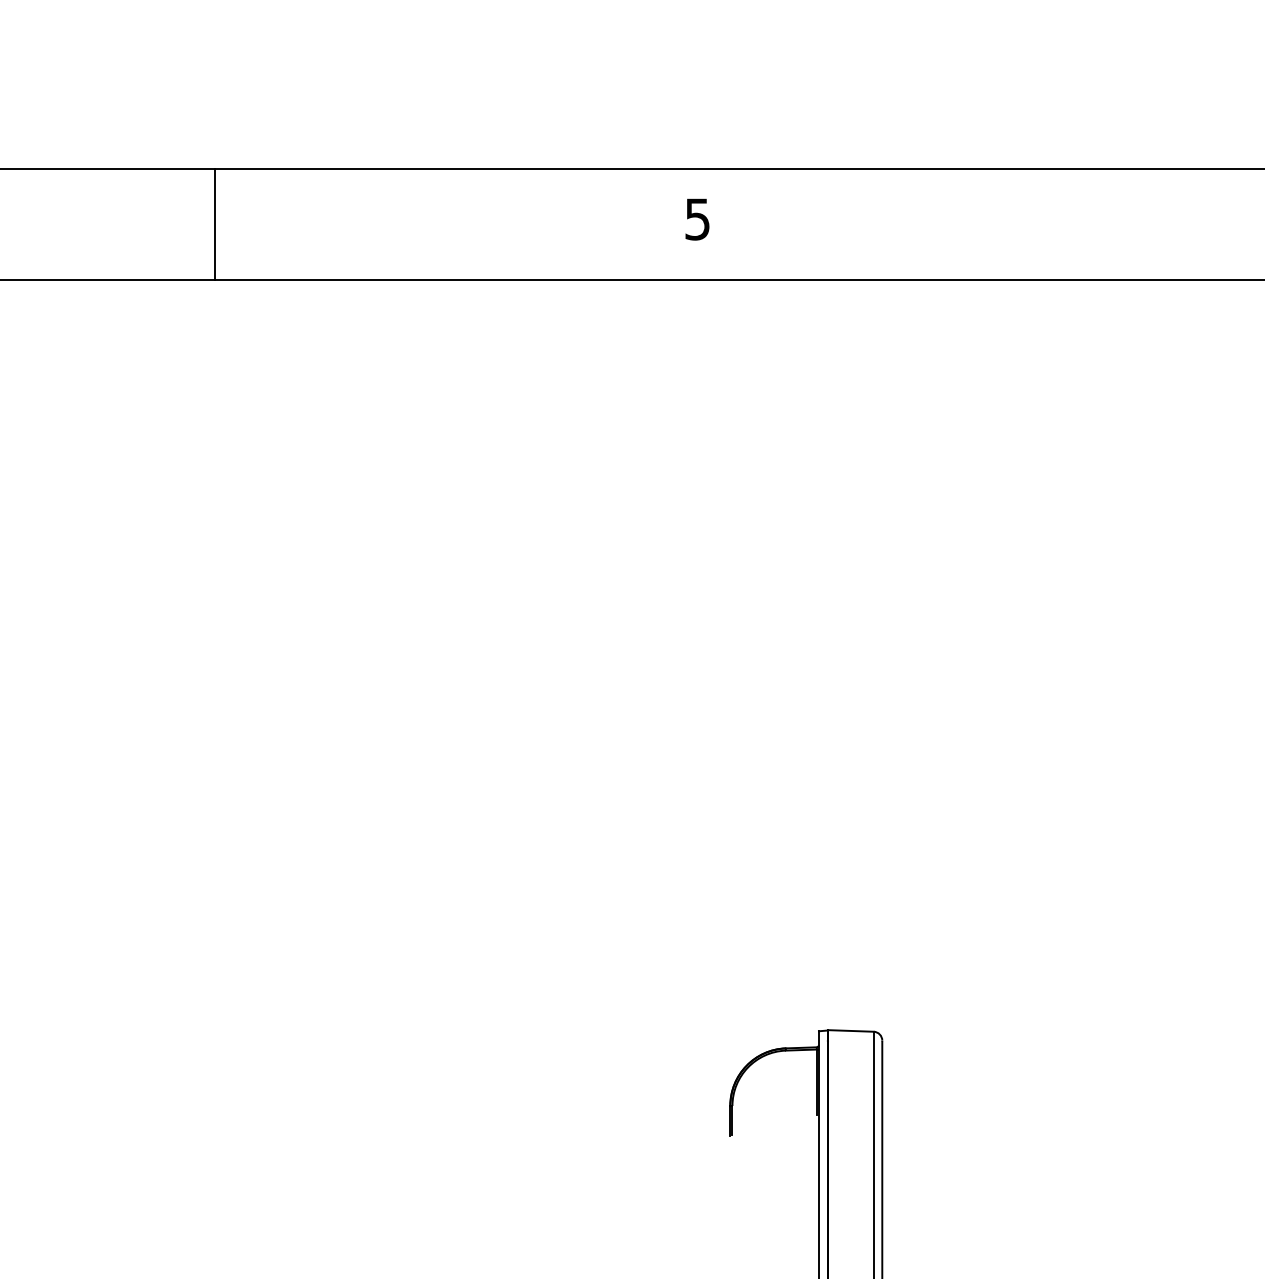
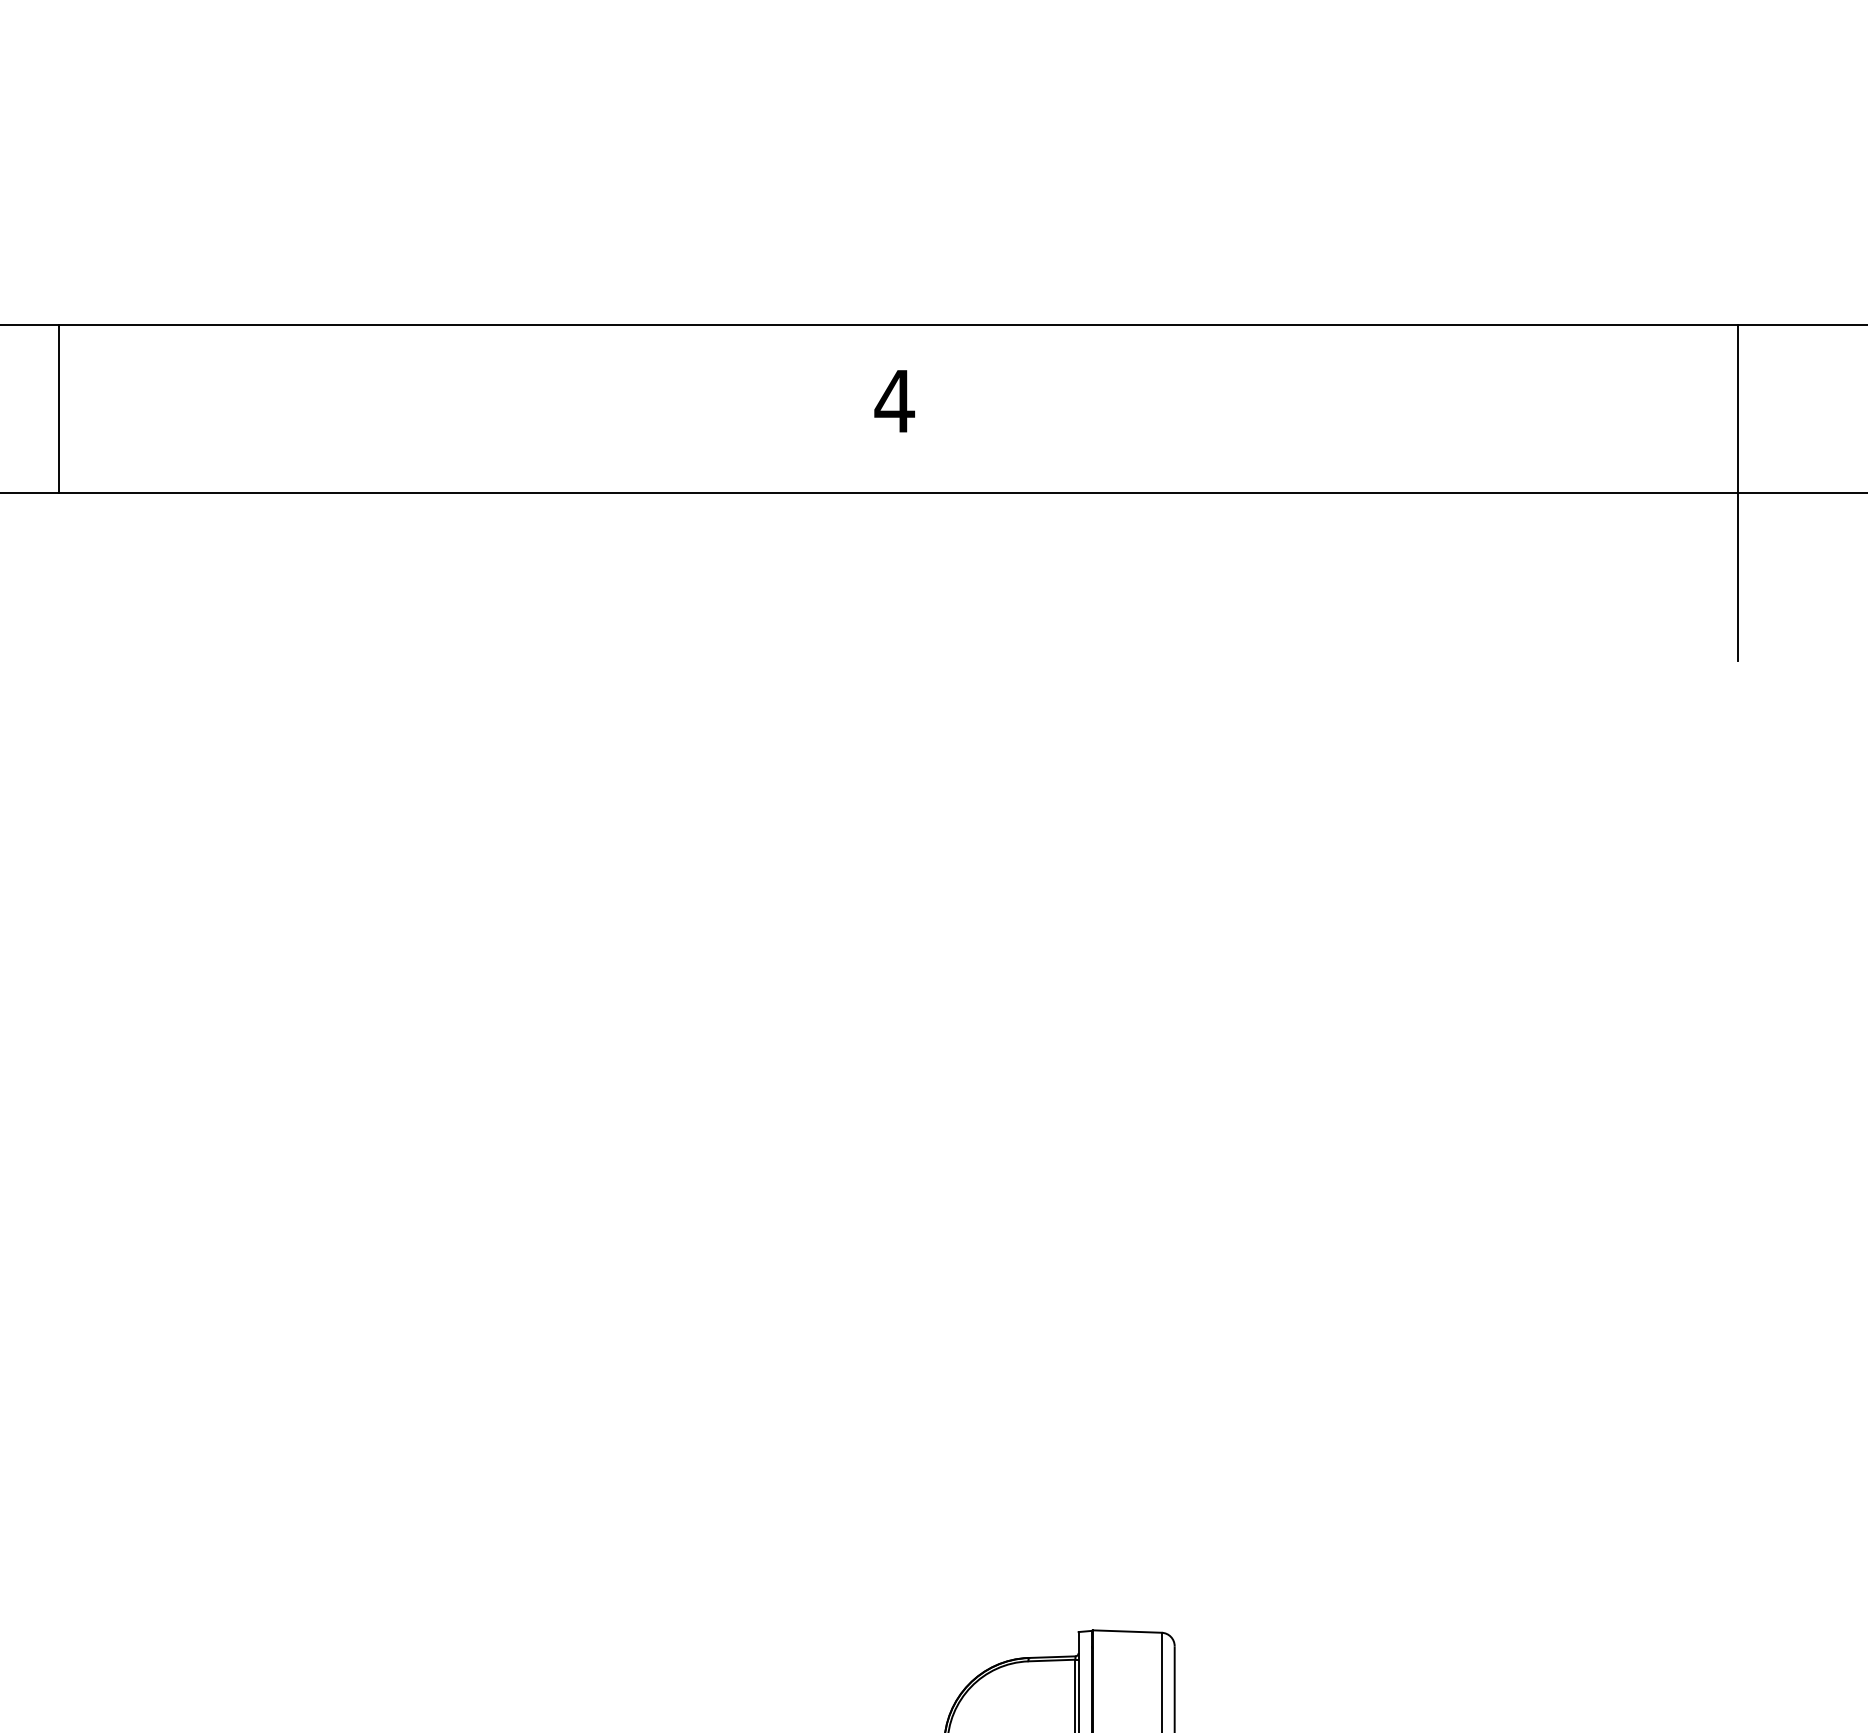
text: (697, 219) -> (894, 401), 5 -> 4
line: (215, 224) -> (59, 409), moved
line: (1253, 279) -> (1737, 492), added

